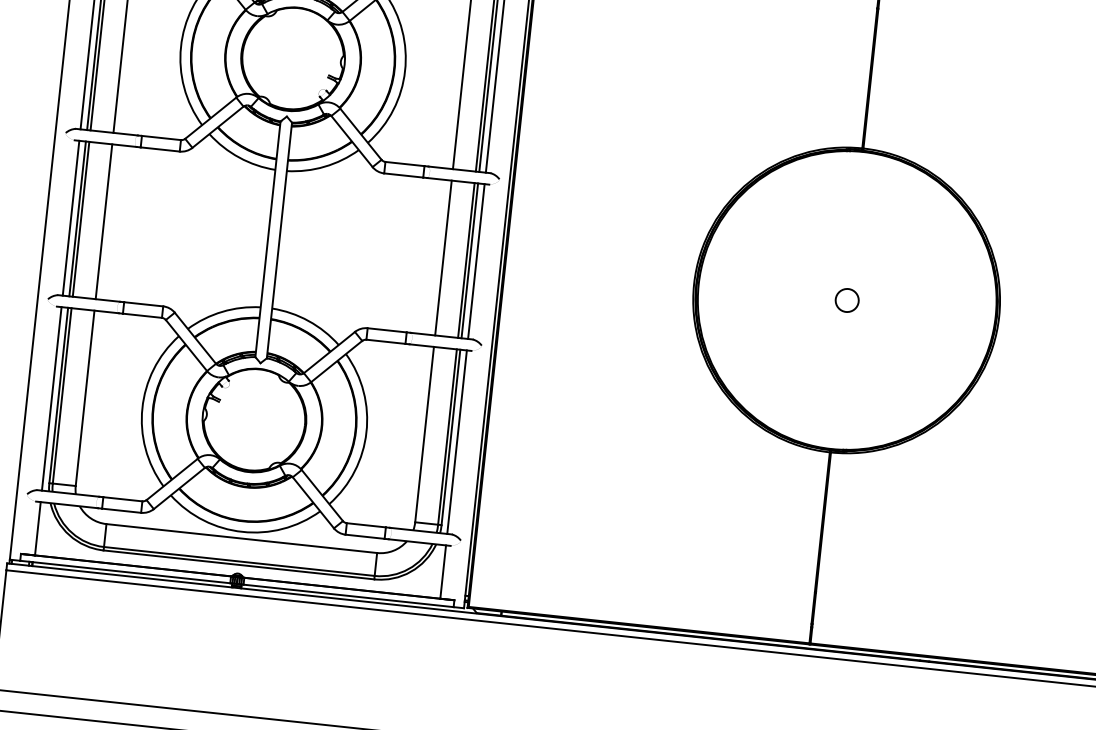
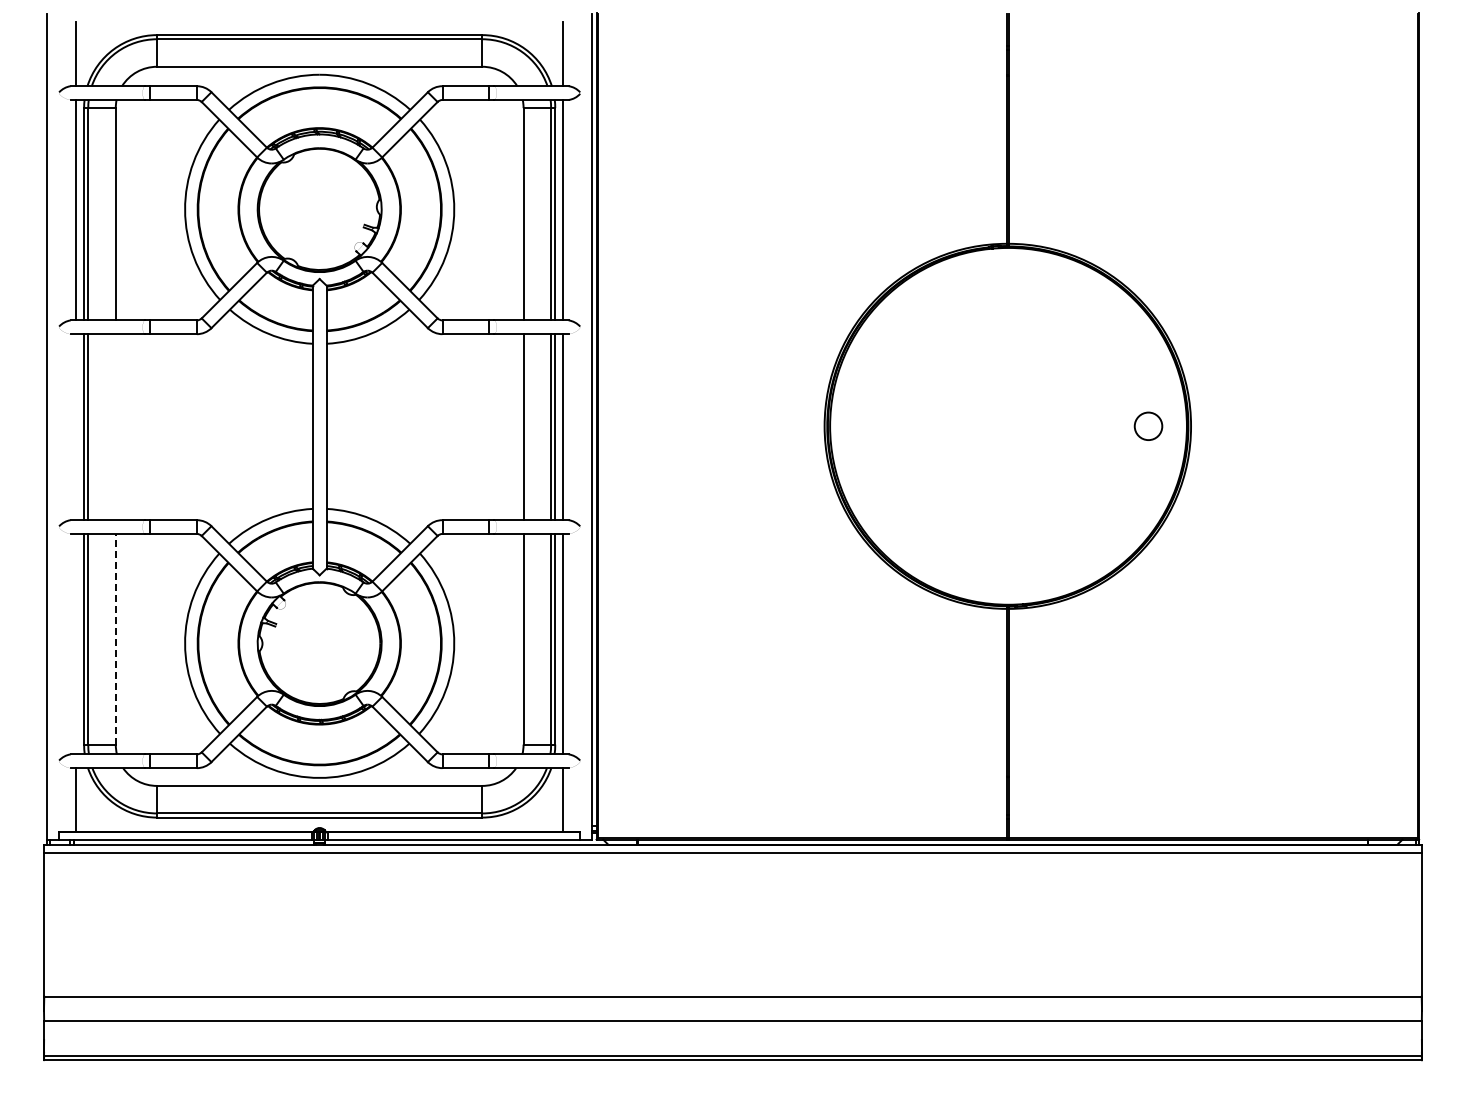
line: (71, 218) -> (76, 427), removed
line: (103, 222) -> (115, 427), removed
circle: (847, 299) -> (1148, 425), moved
line: (84, 397) -> (115, 638), solid -> dashed
line: (52, 398) -> (76, 643), removed

